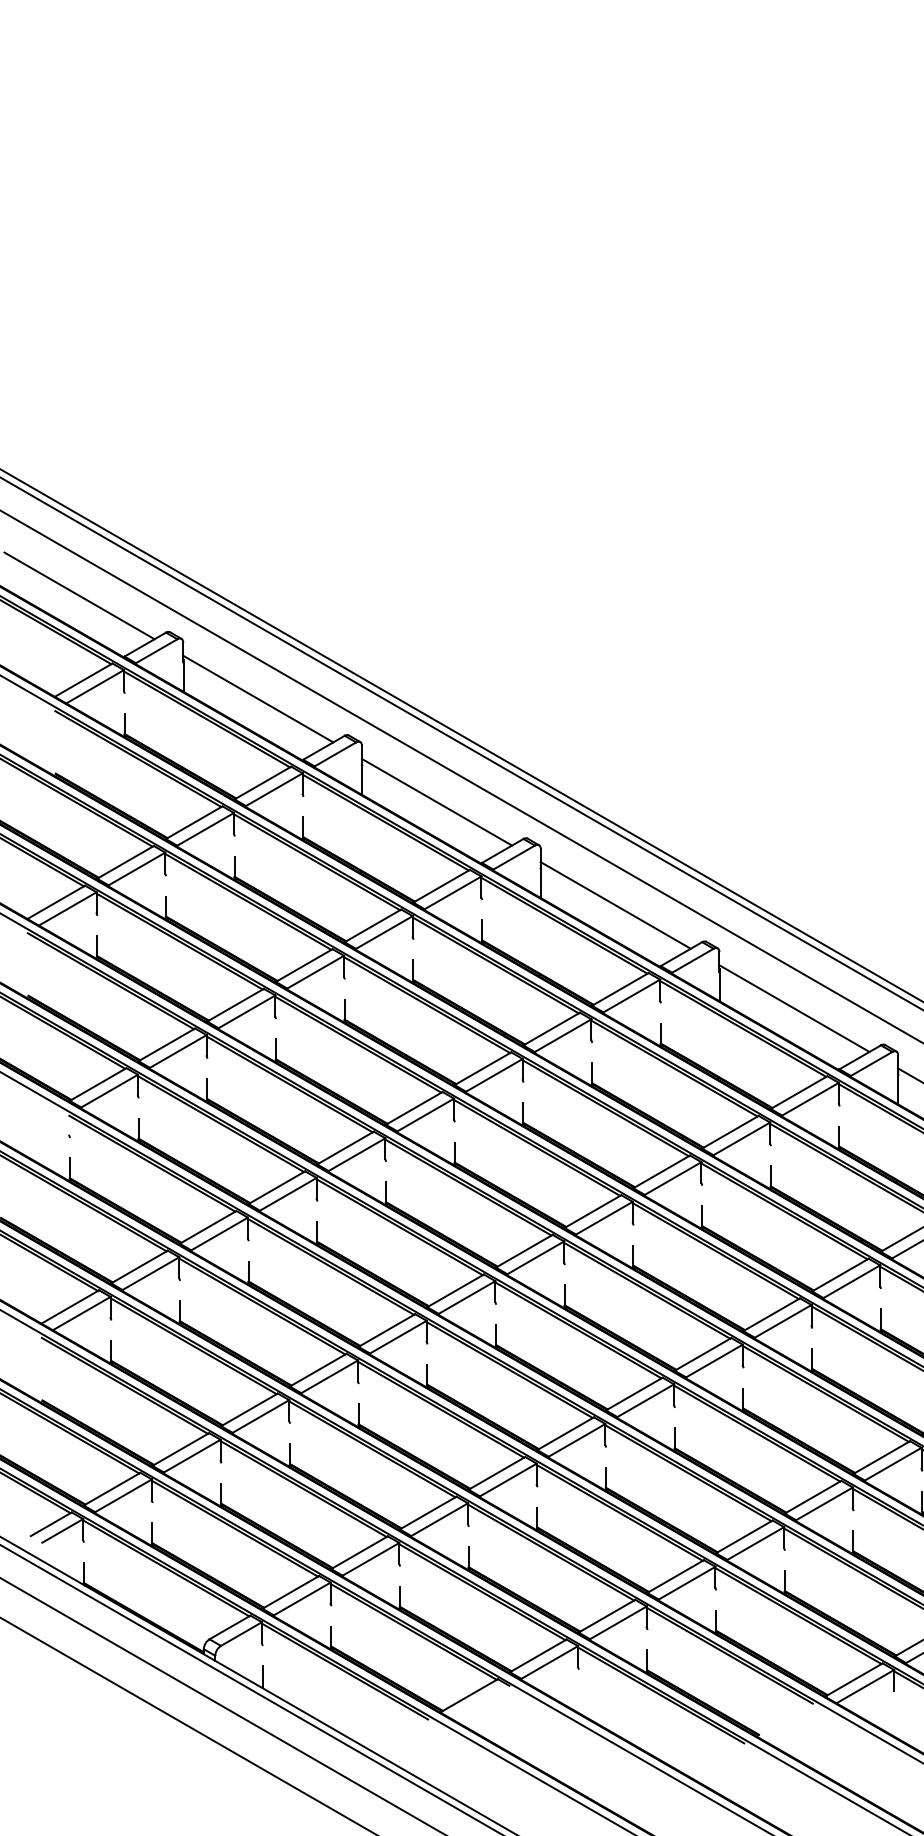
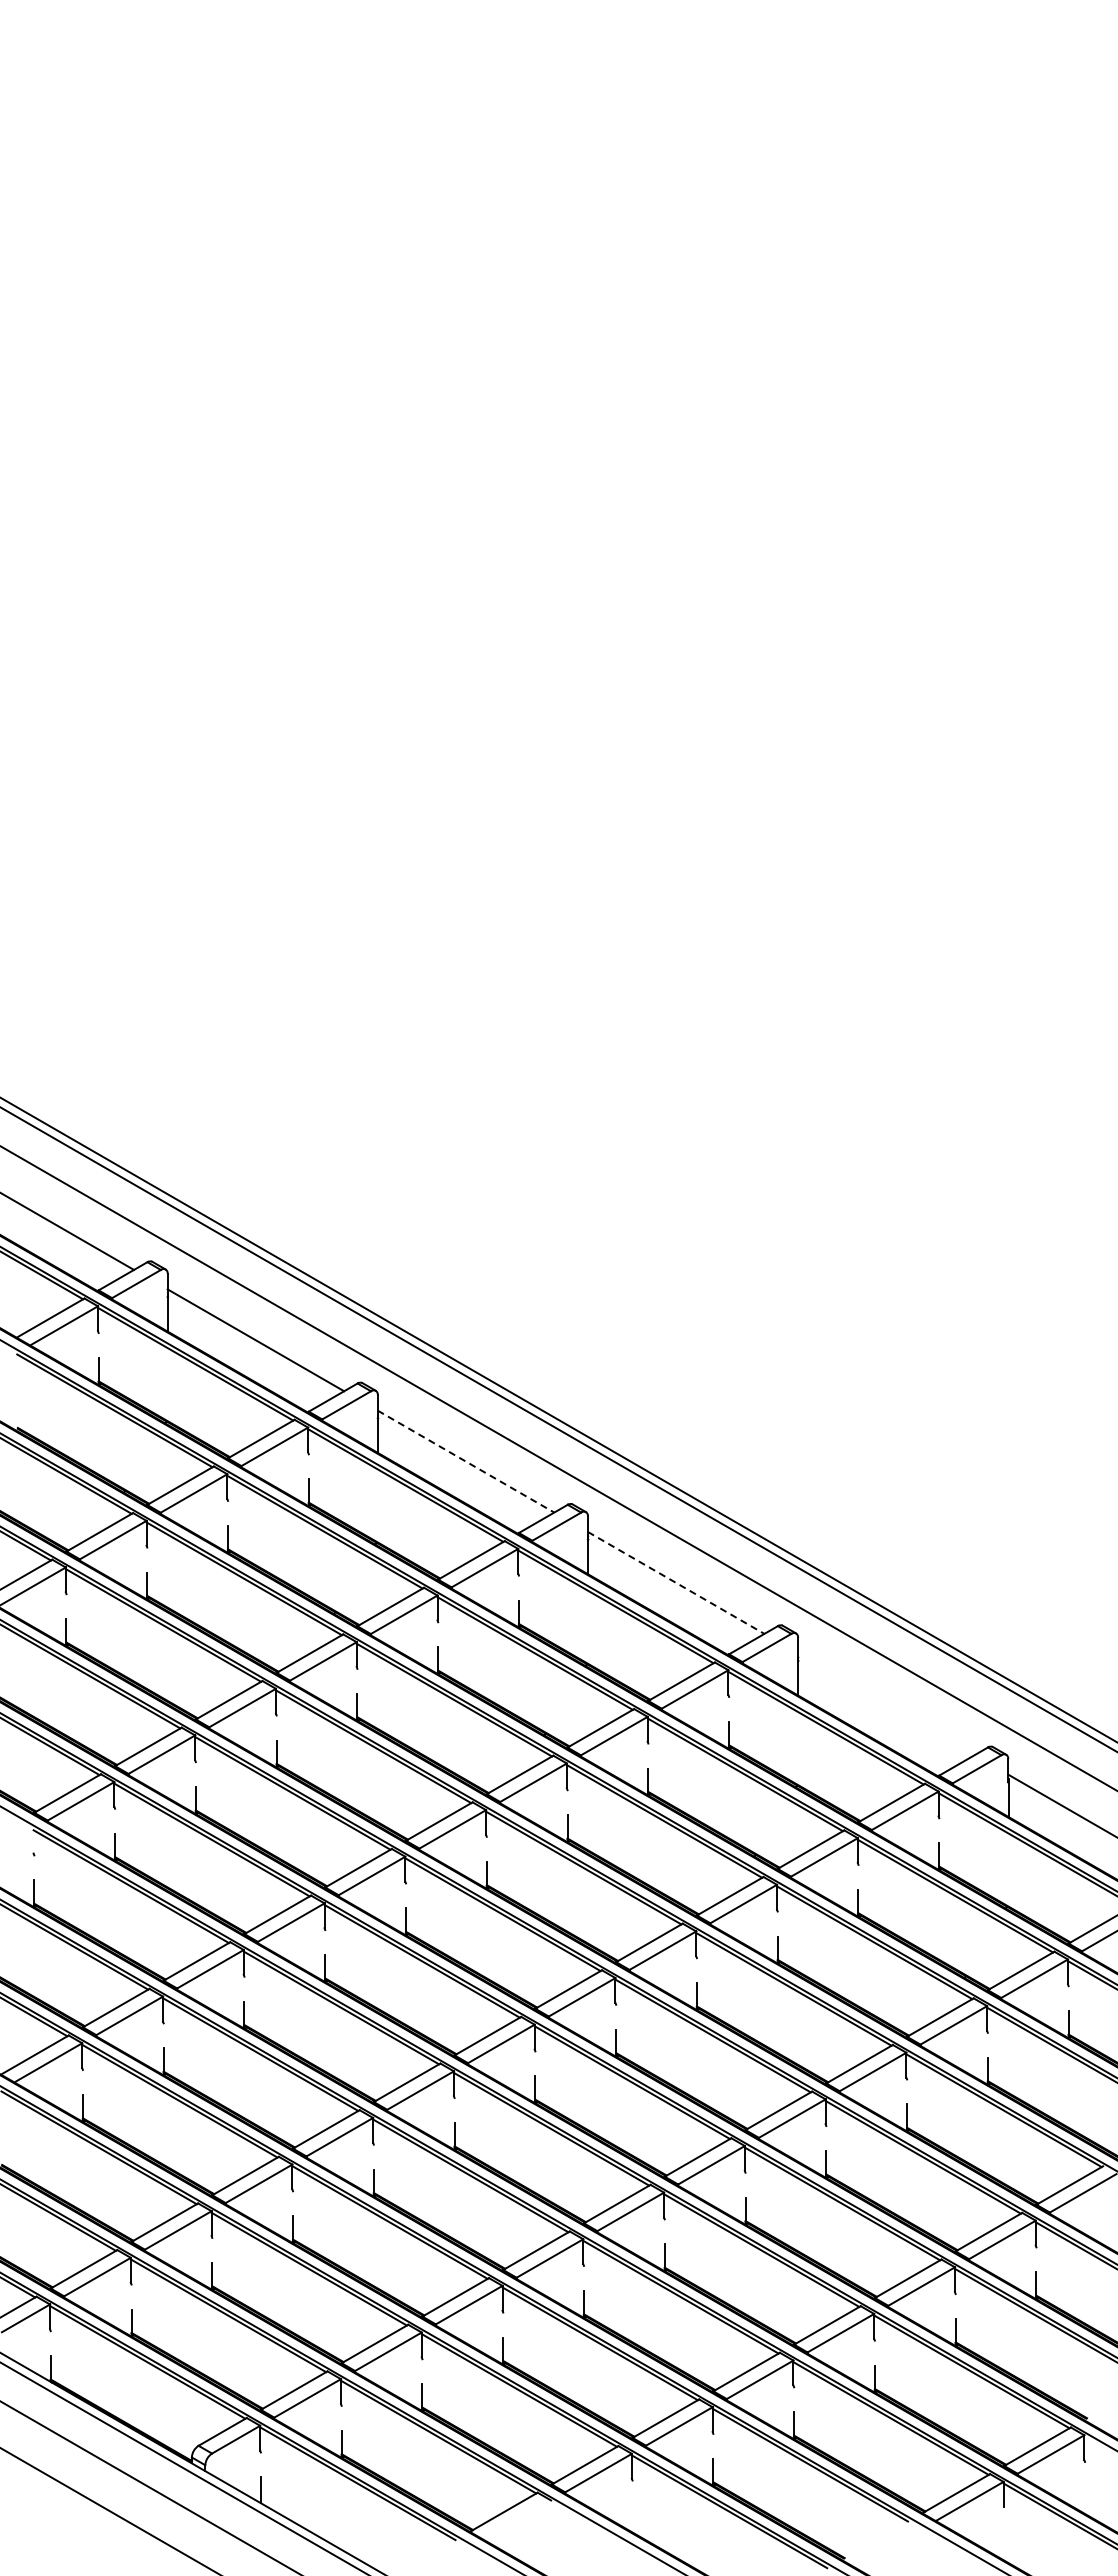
line: (437, 802) -> (466, 1461), solid -> dashed
line: (616, 905) -> (676, 1582), solid -> dashed
line: (794, 1008) -> (886, 1704), removed

